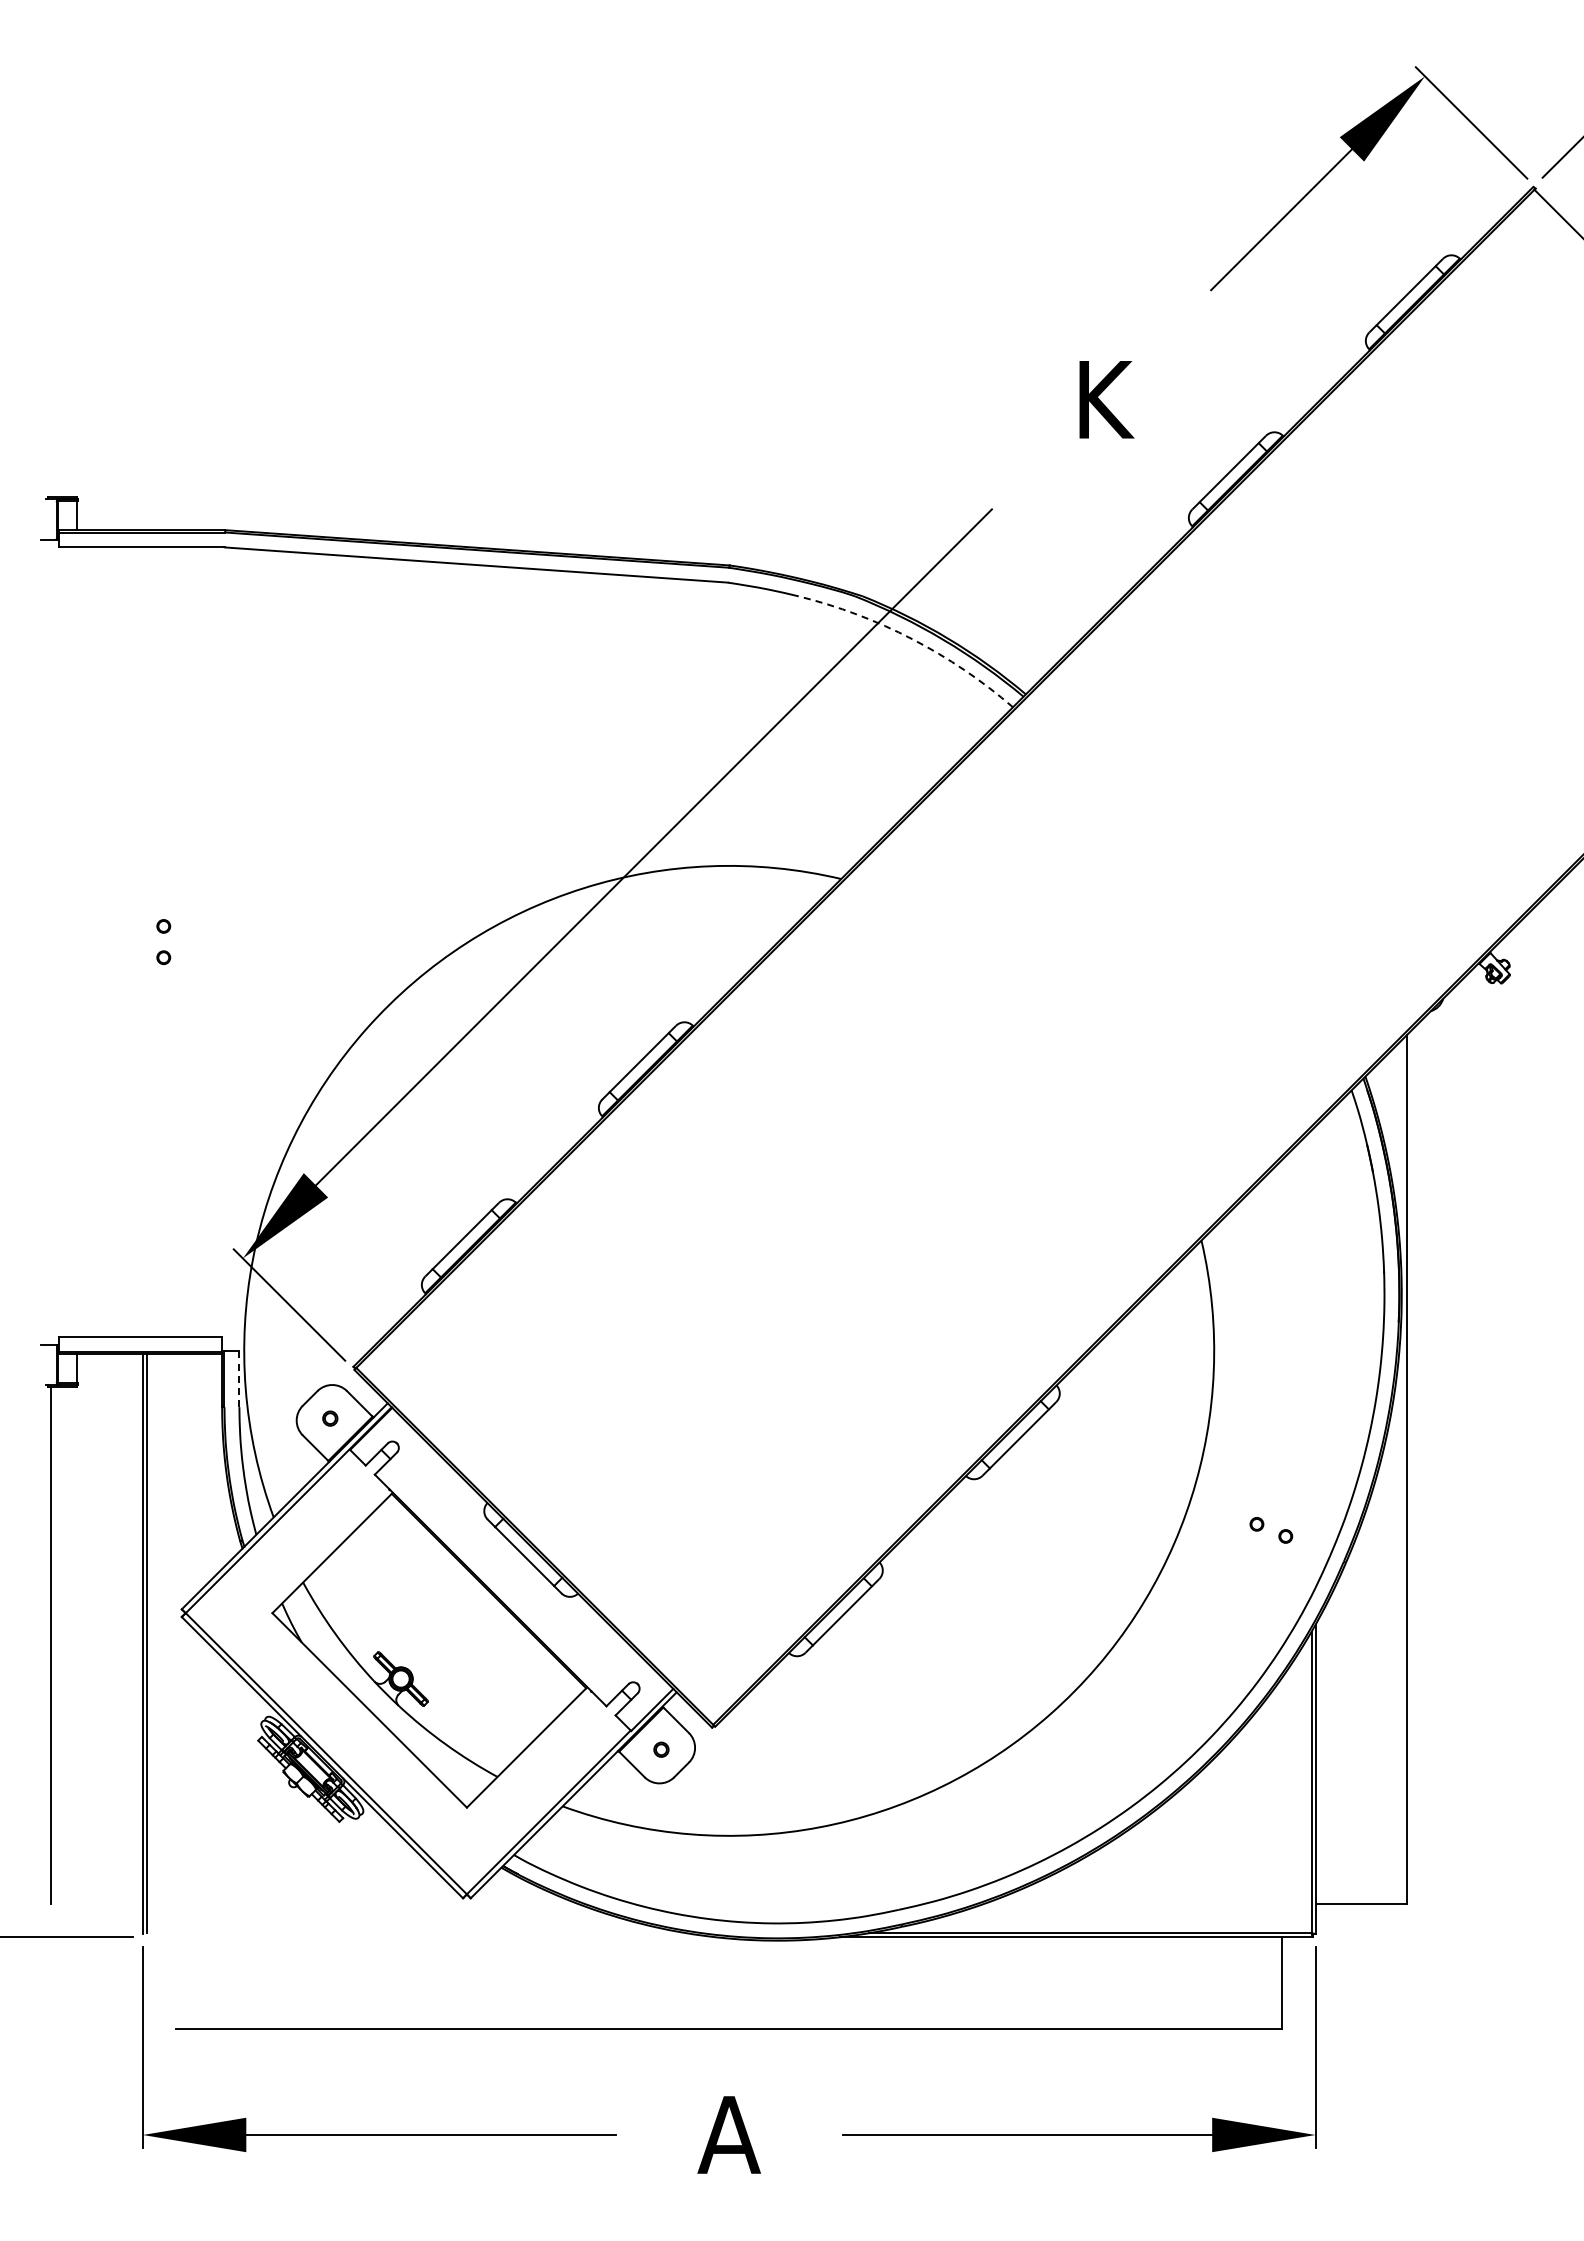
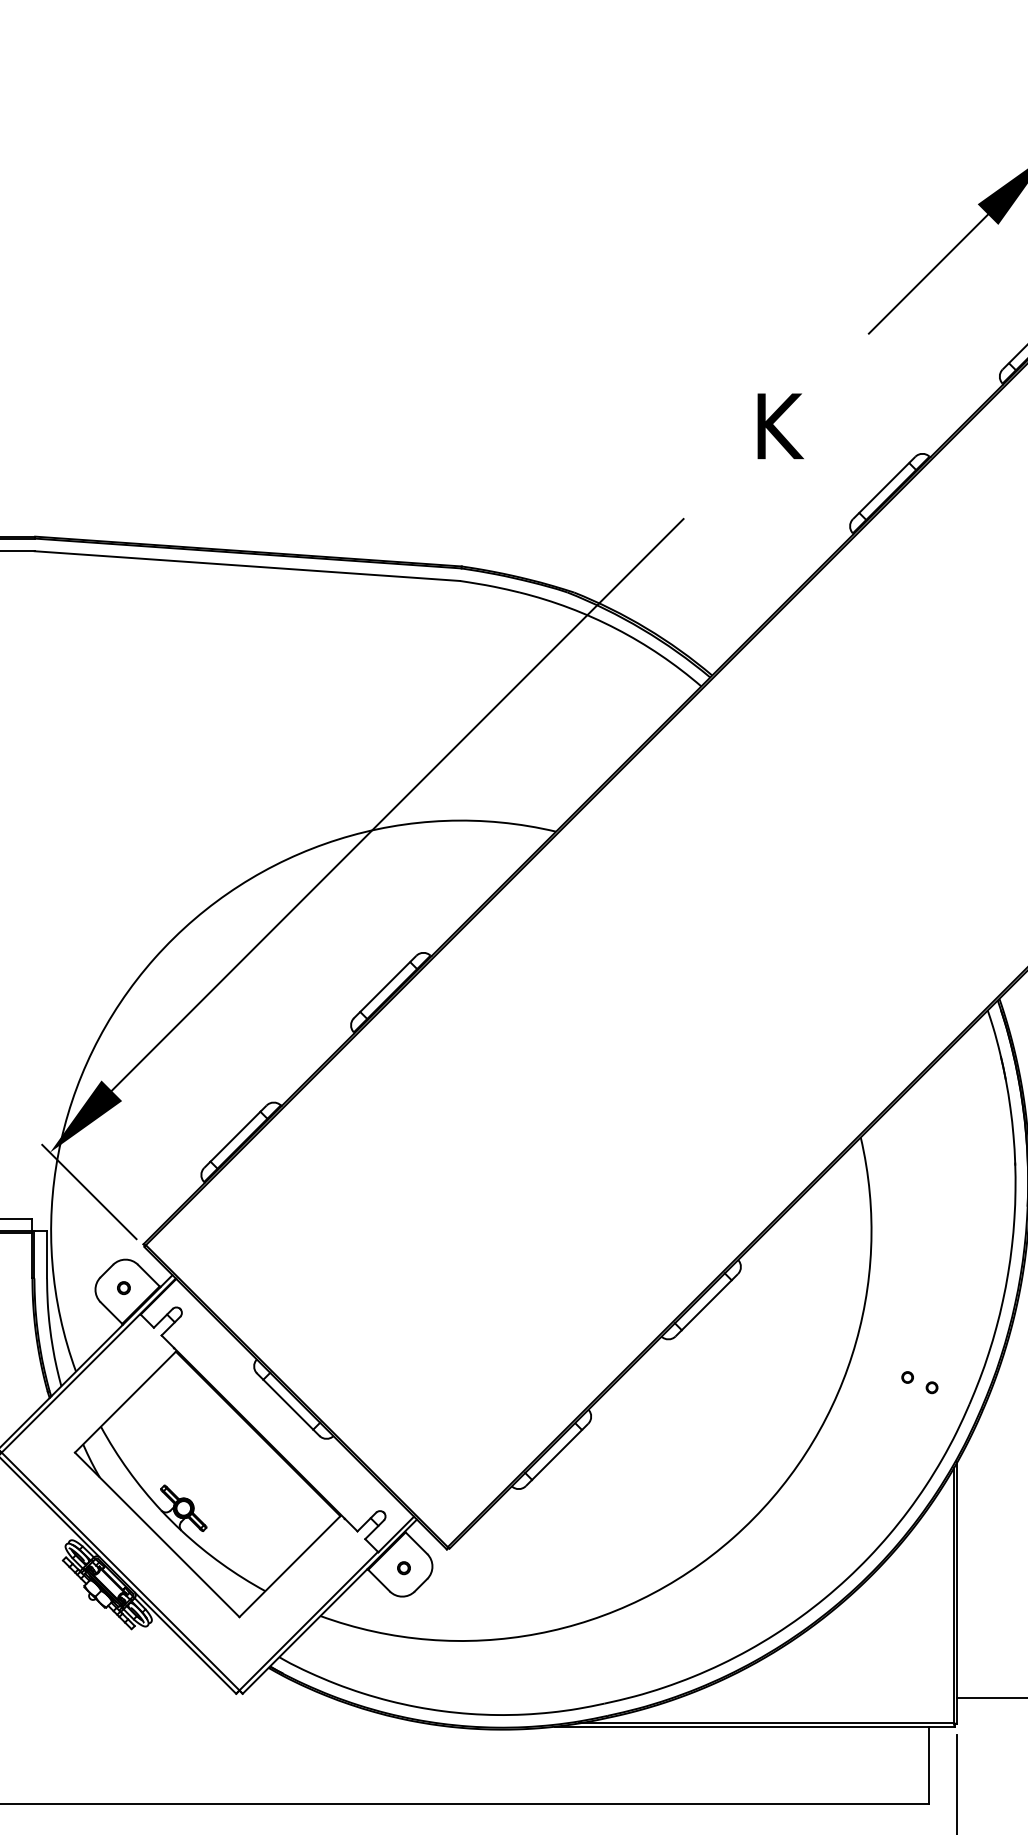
arc: (912, 639) -> (616, 629), dashed -> solid
line: (239, 1378) -> (47, 1254), dashed -> solid

